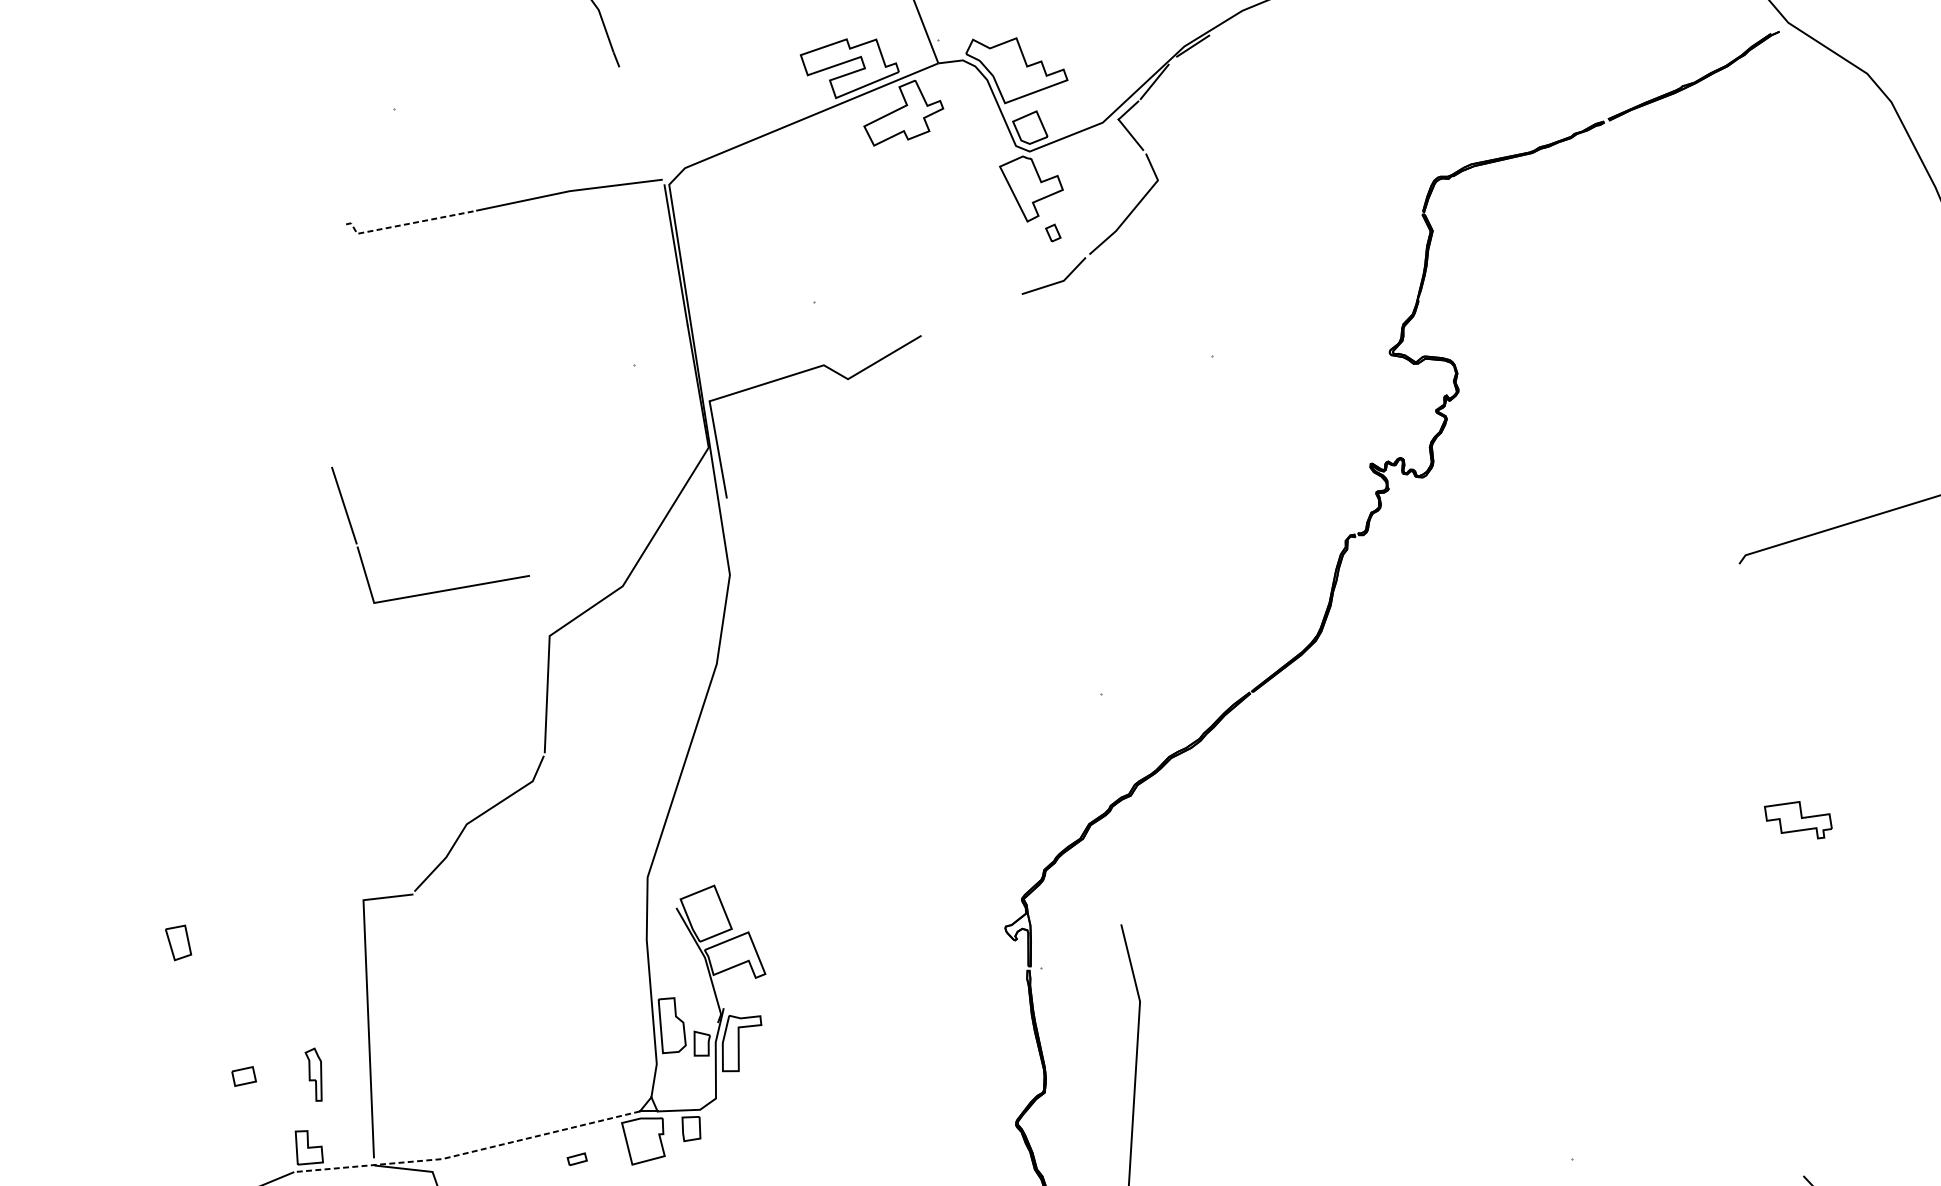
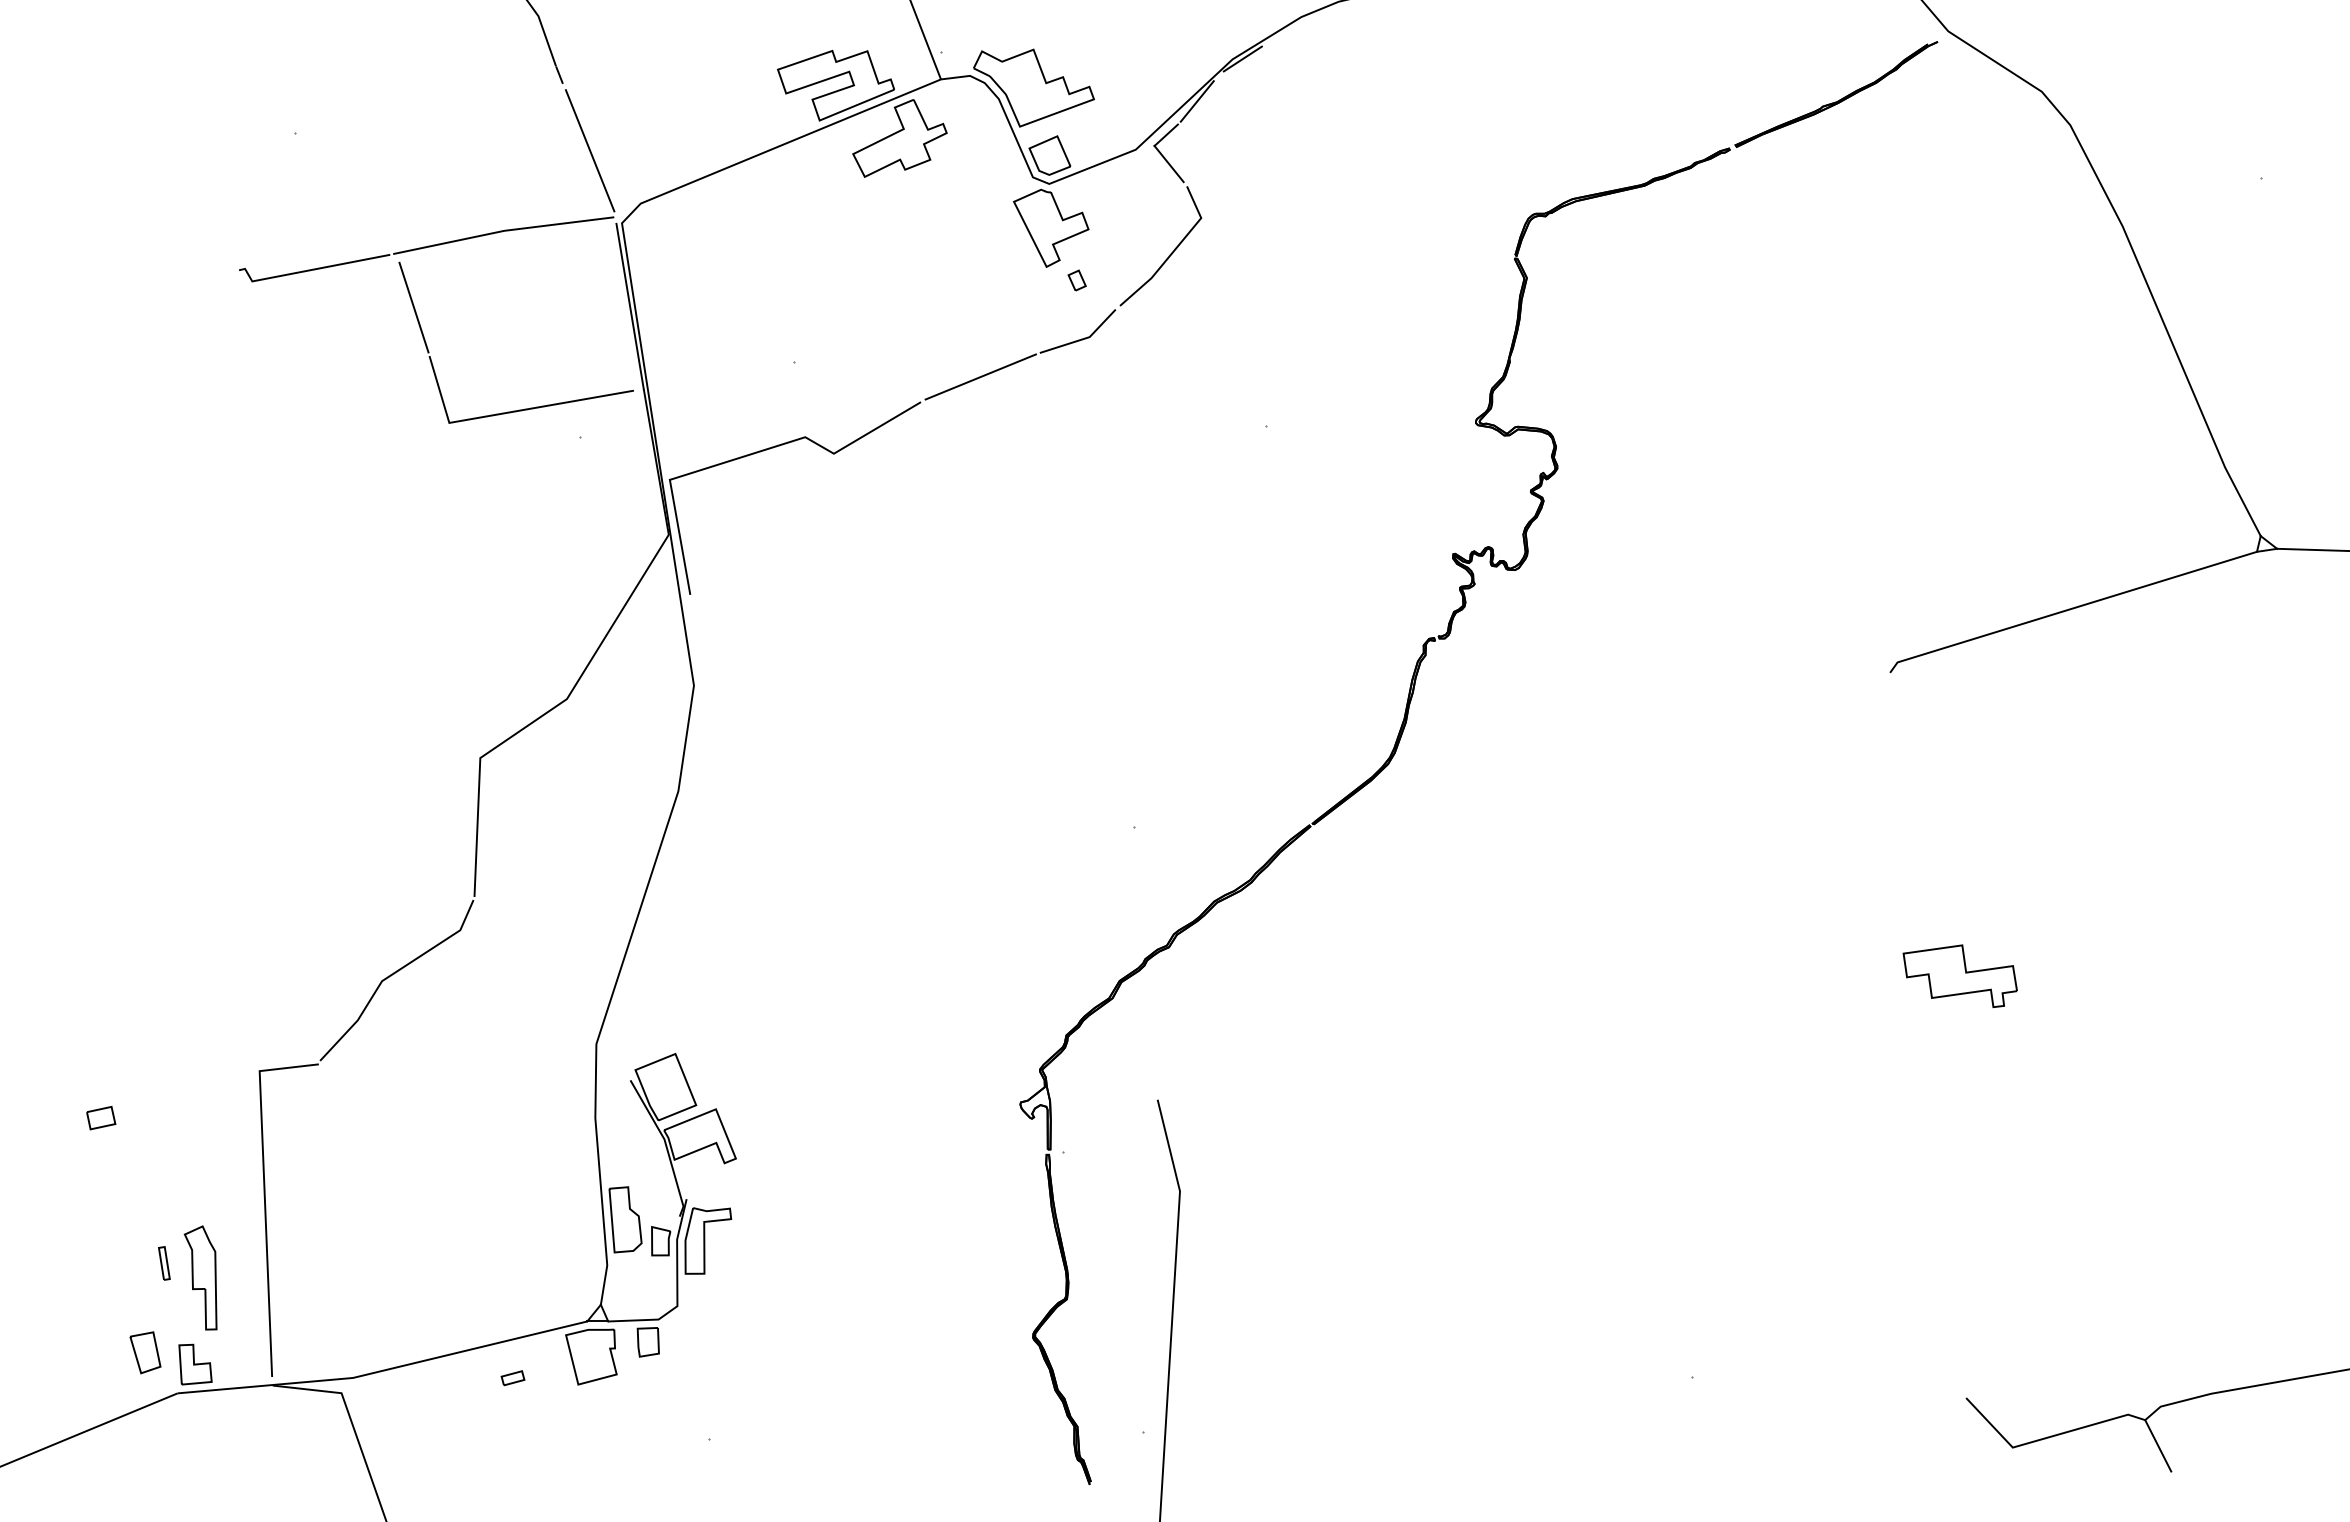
line: (641, 123) -> (589, 150), added
line: (406, 224) -> (310, 270), dashed -> solid
line: (971, 314) -> (980, 376), added
part: (437, 590) -> (524, 408), moved
part: (1797, 820) -> (1959, 976), size x1.43
part: (178, 942) -> (145, 1352), moved
part: (283, 1062) -> (164, 1263), added
part: (313, 1074) -> (200, 1277), size x1.67
part: (244, 1076) -> (101, 1118), moved
line: (467, 1152) -> (383, 1370), dashed -> solid

